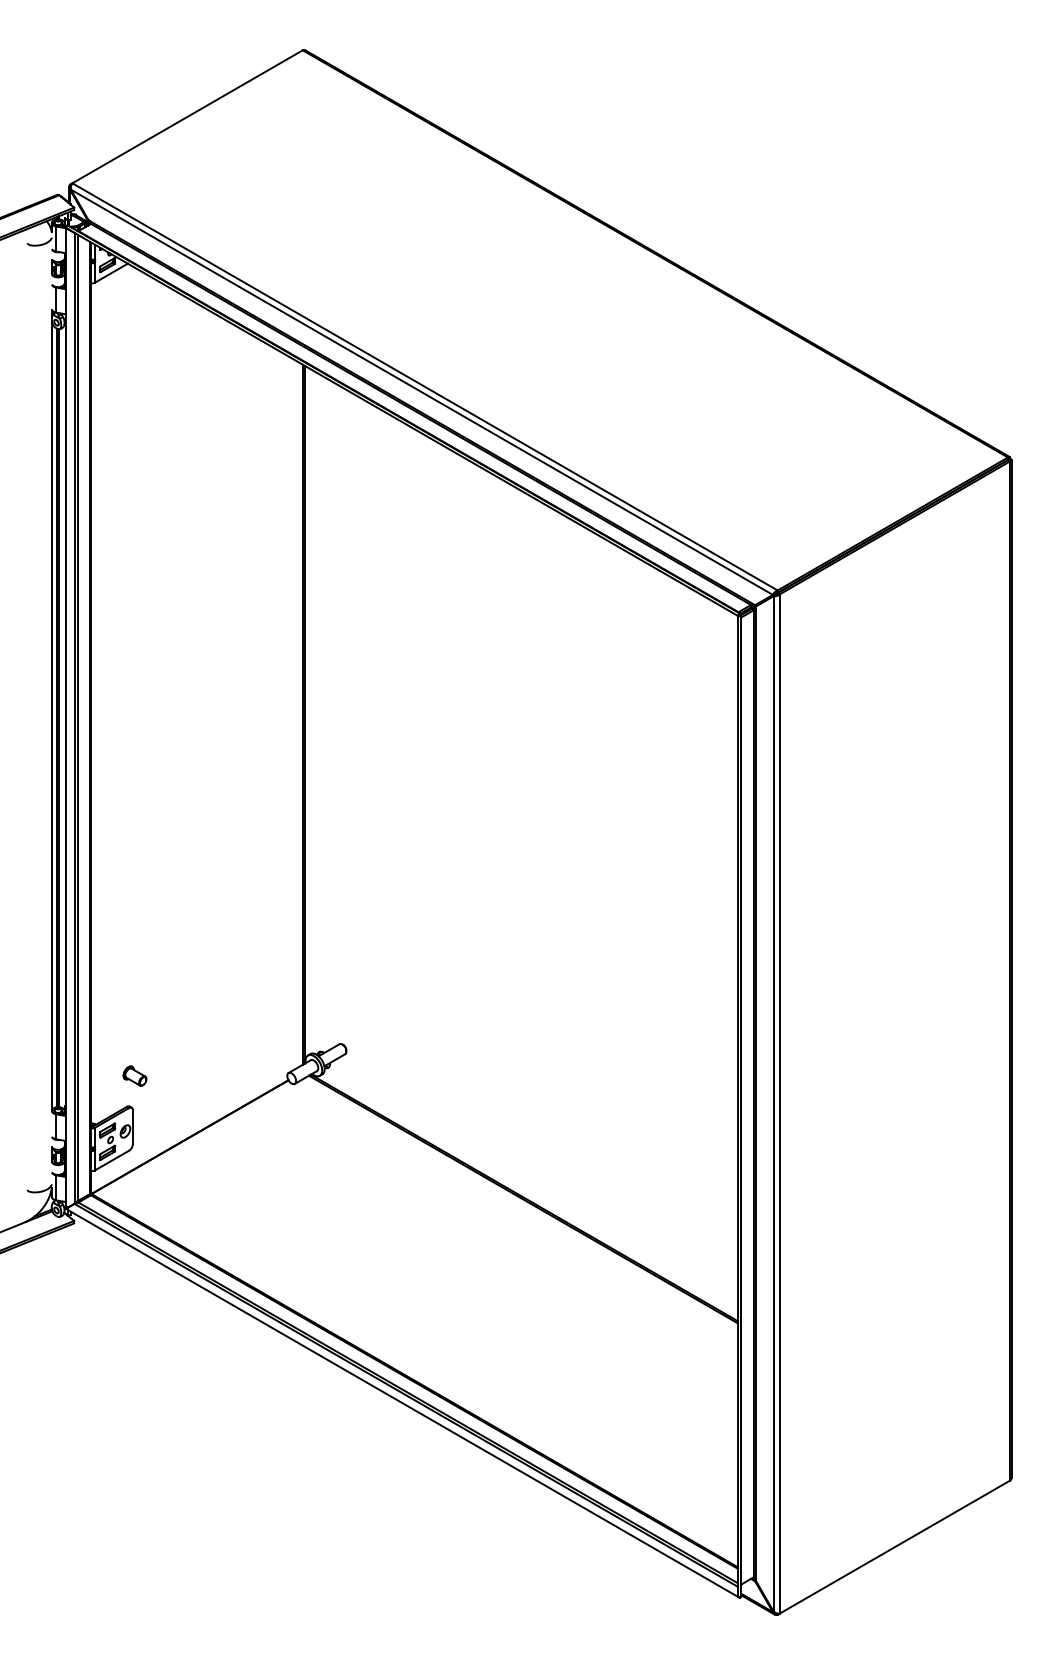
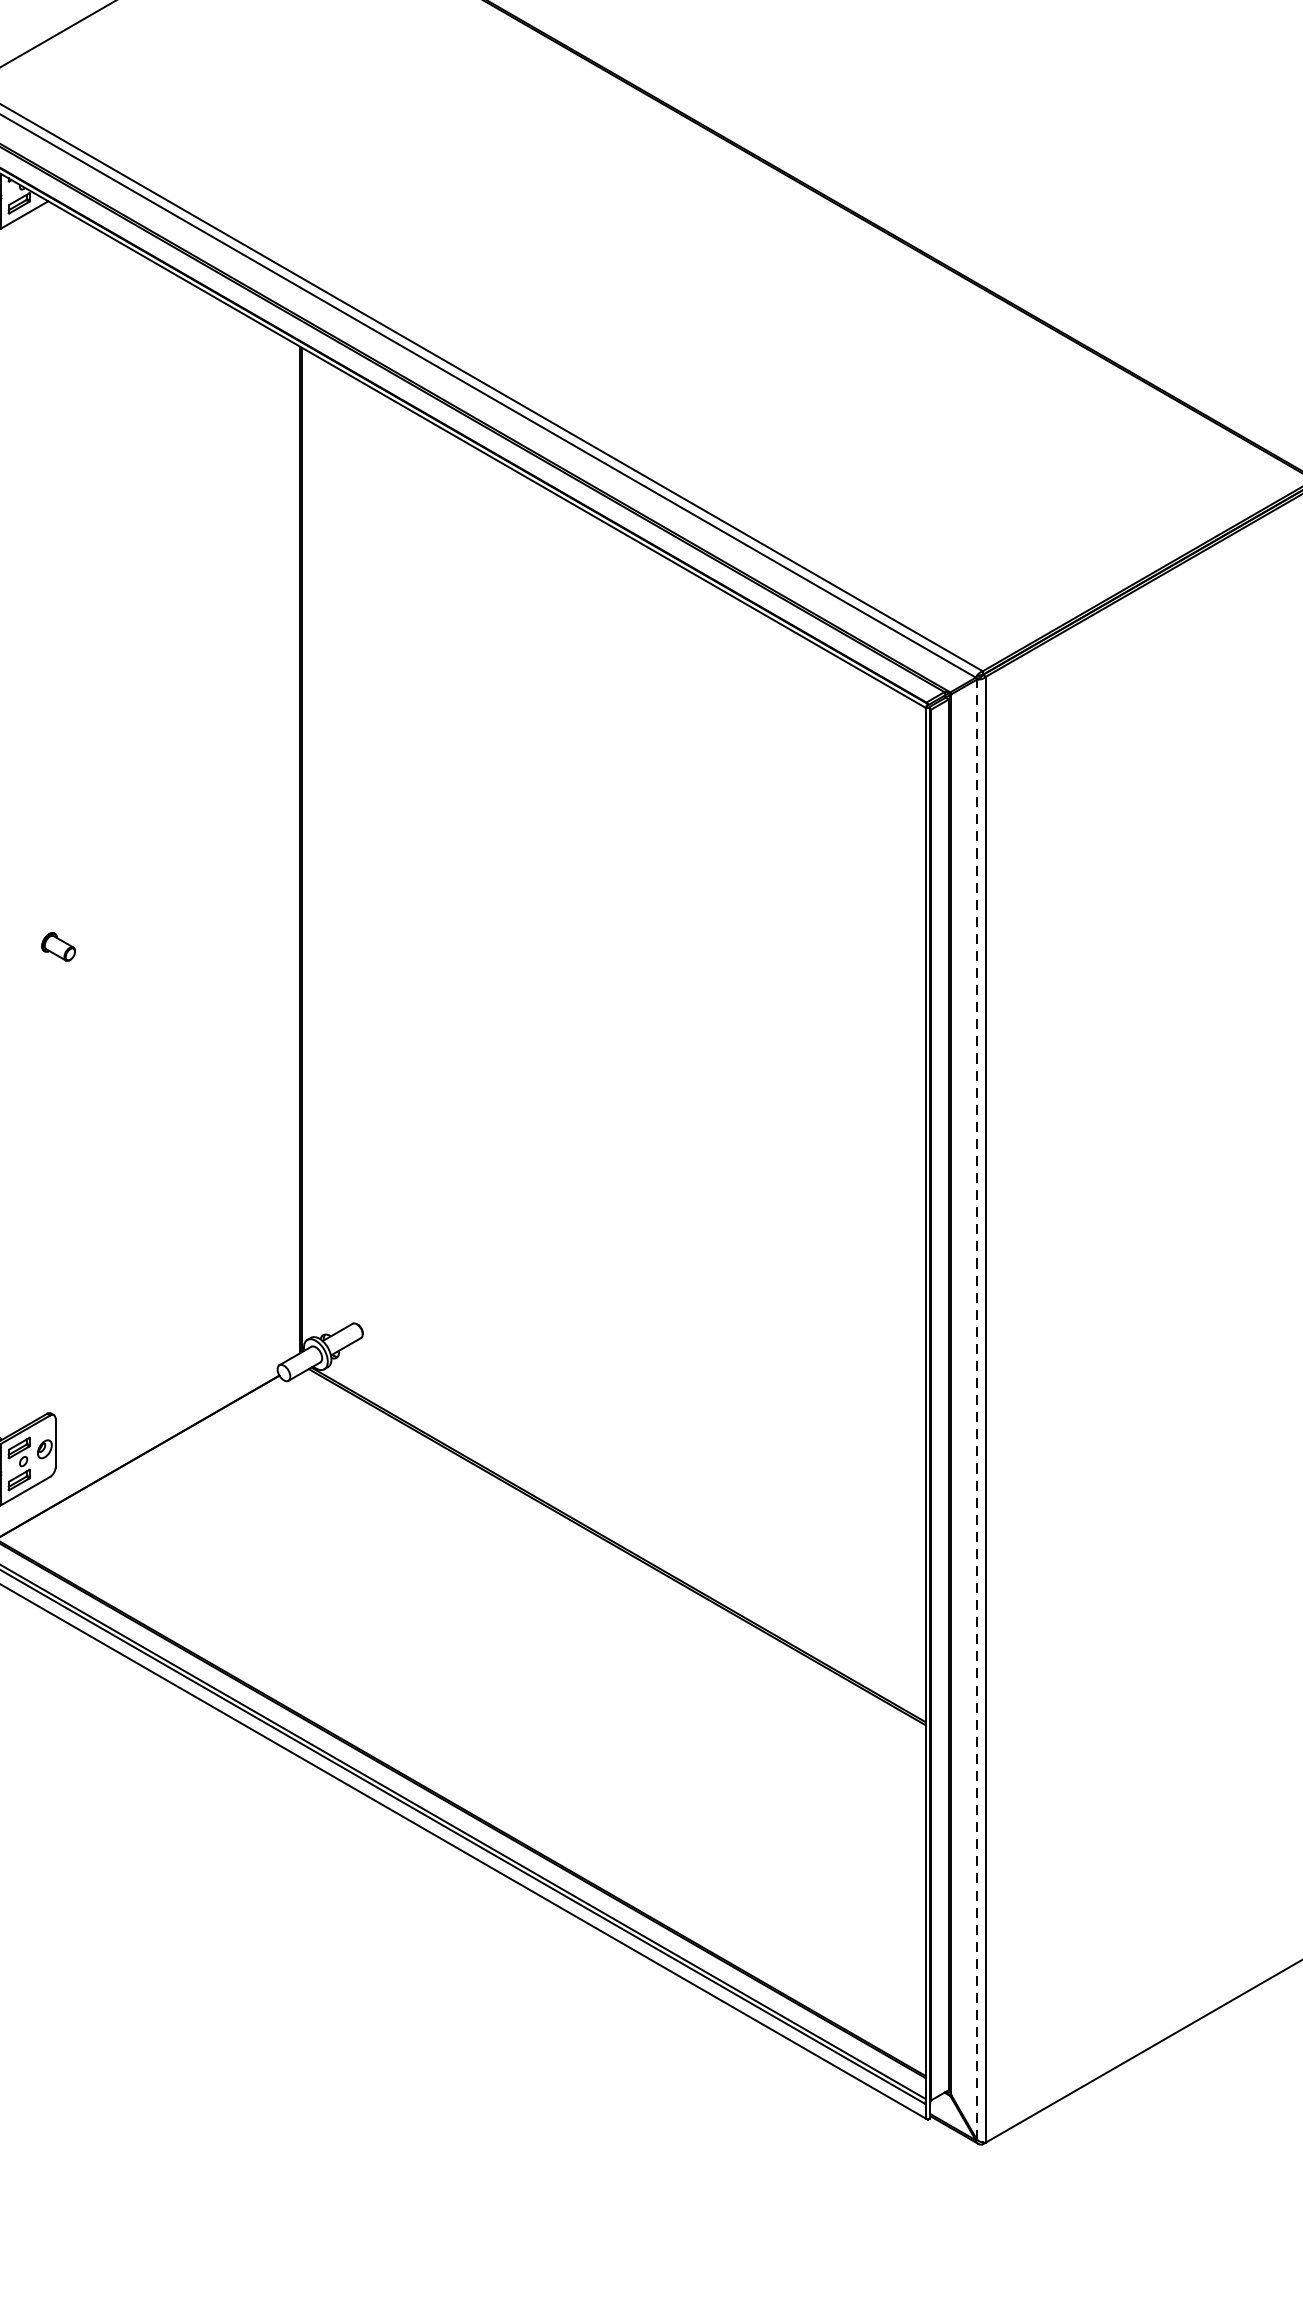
part: (134, 1075) -> (57, 945), moved
line: (773, 1103) -> (976, 1409), solid -> dashed

